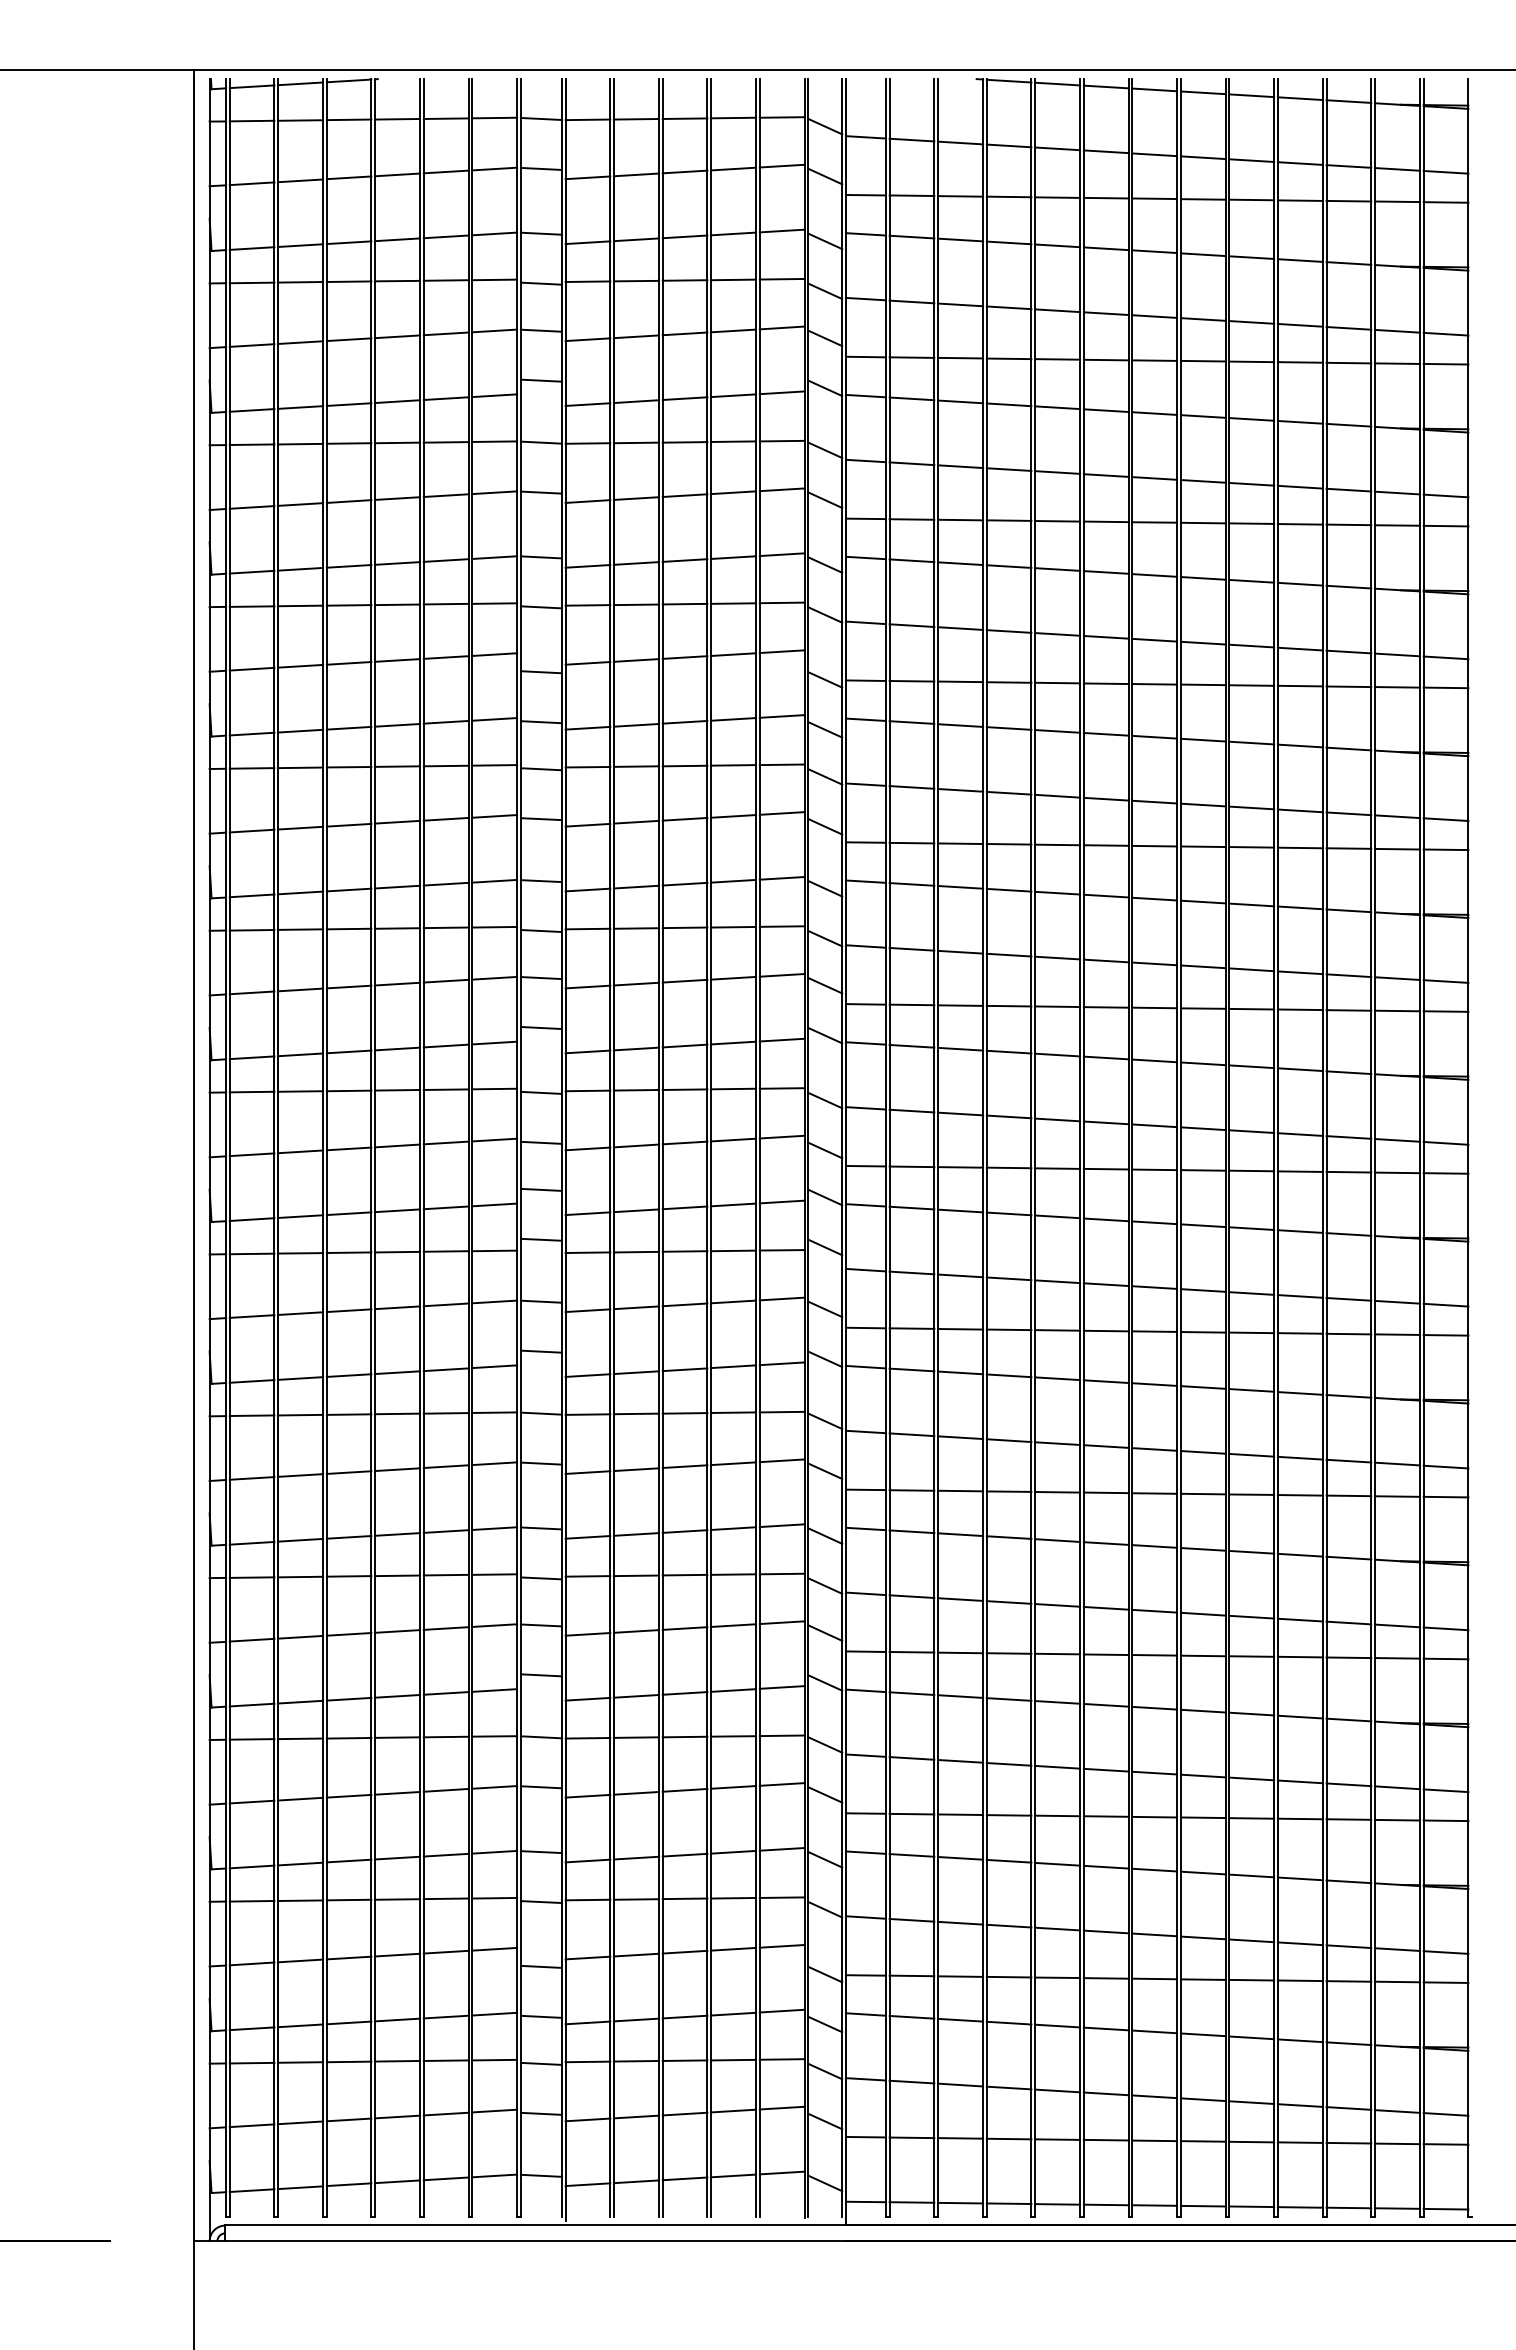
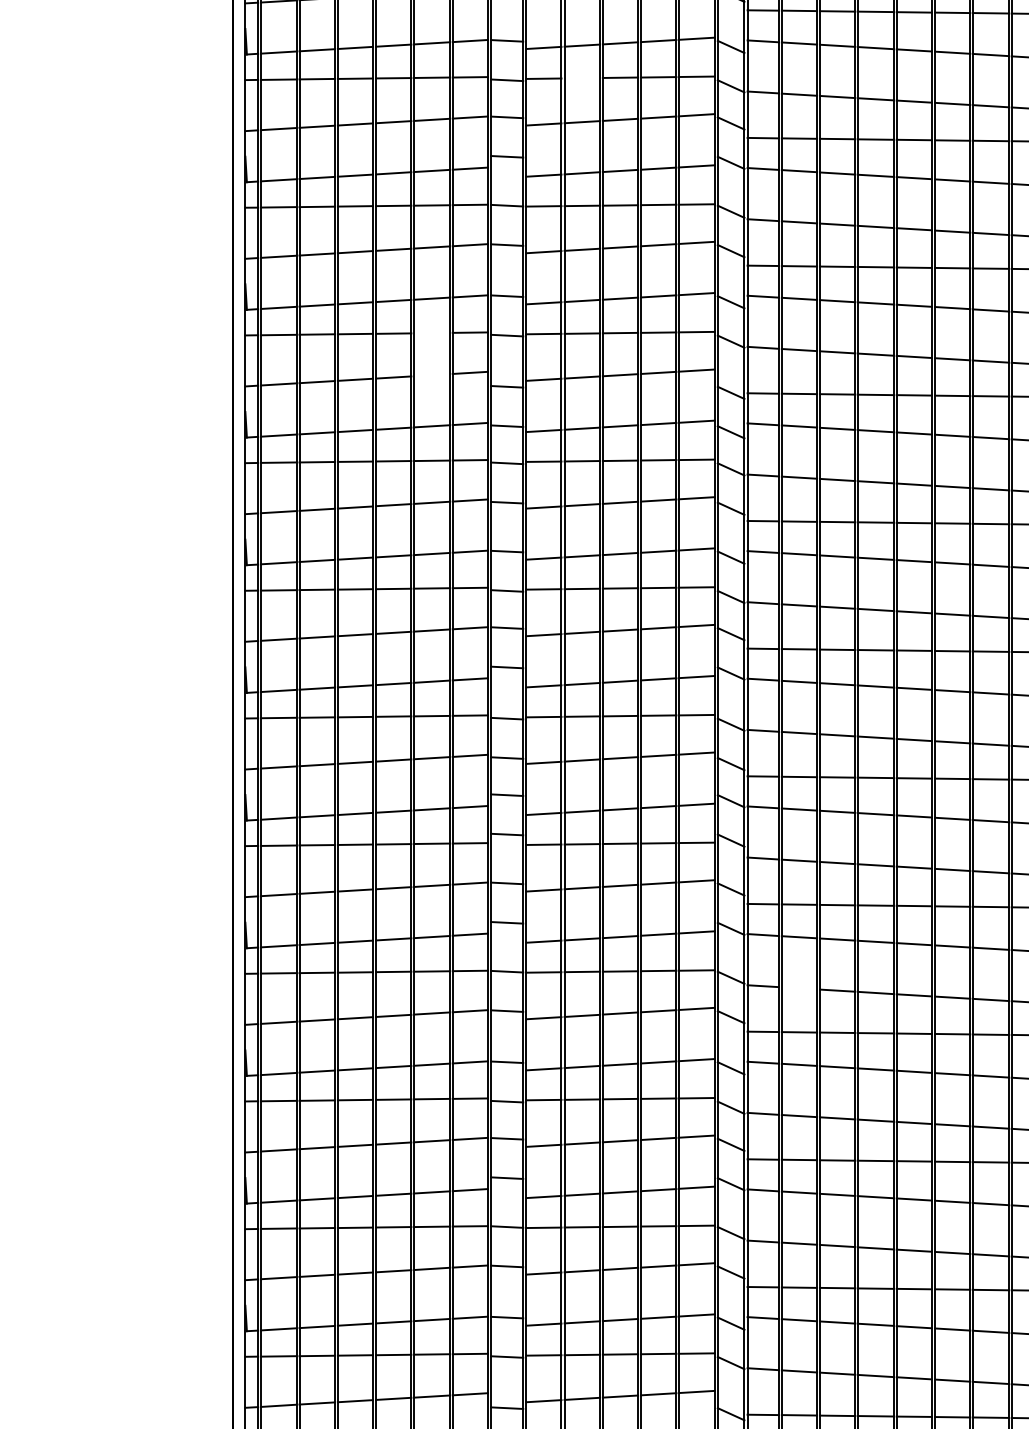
line: (636, 280) -> (582, 77), removed
line: (445, 603) -> (431, 332), removed
line: (445, 657) -> (431, 375), removed
line: (911, 1434) -> (799, 988), removed

